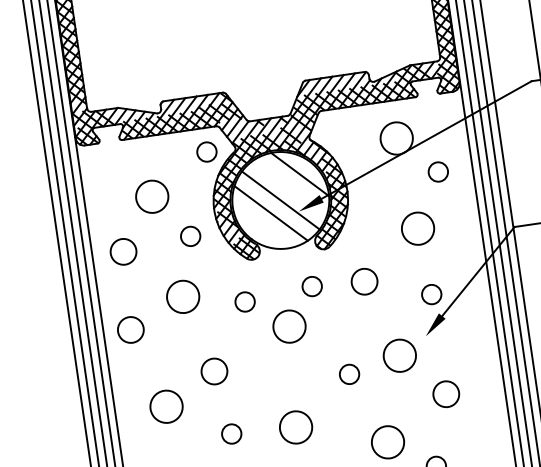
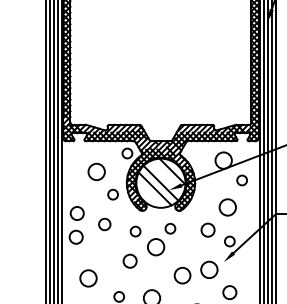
circle: (122, 252) -> (76, 213), moved
circle: (363, 280) -> (207, 229), moved
circle: (182, 297) -> (104, 224), size x0.7
circle: (212, 370) -> (129, 260), moved
circle: (349, 374) -> (182, 275), size x1.6

